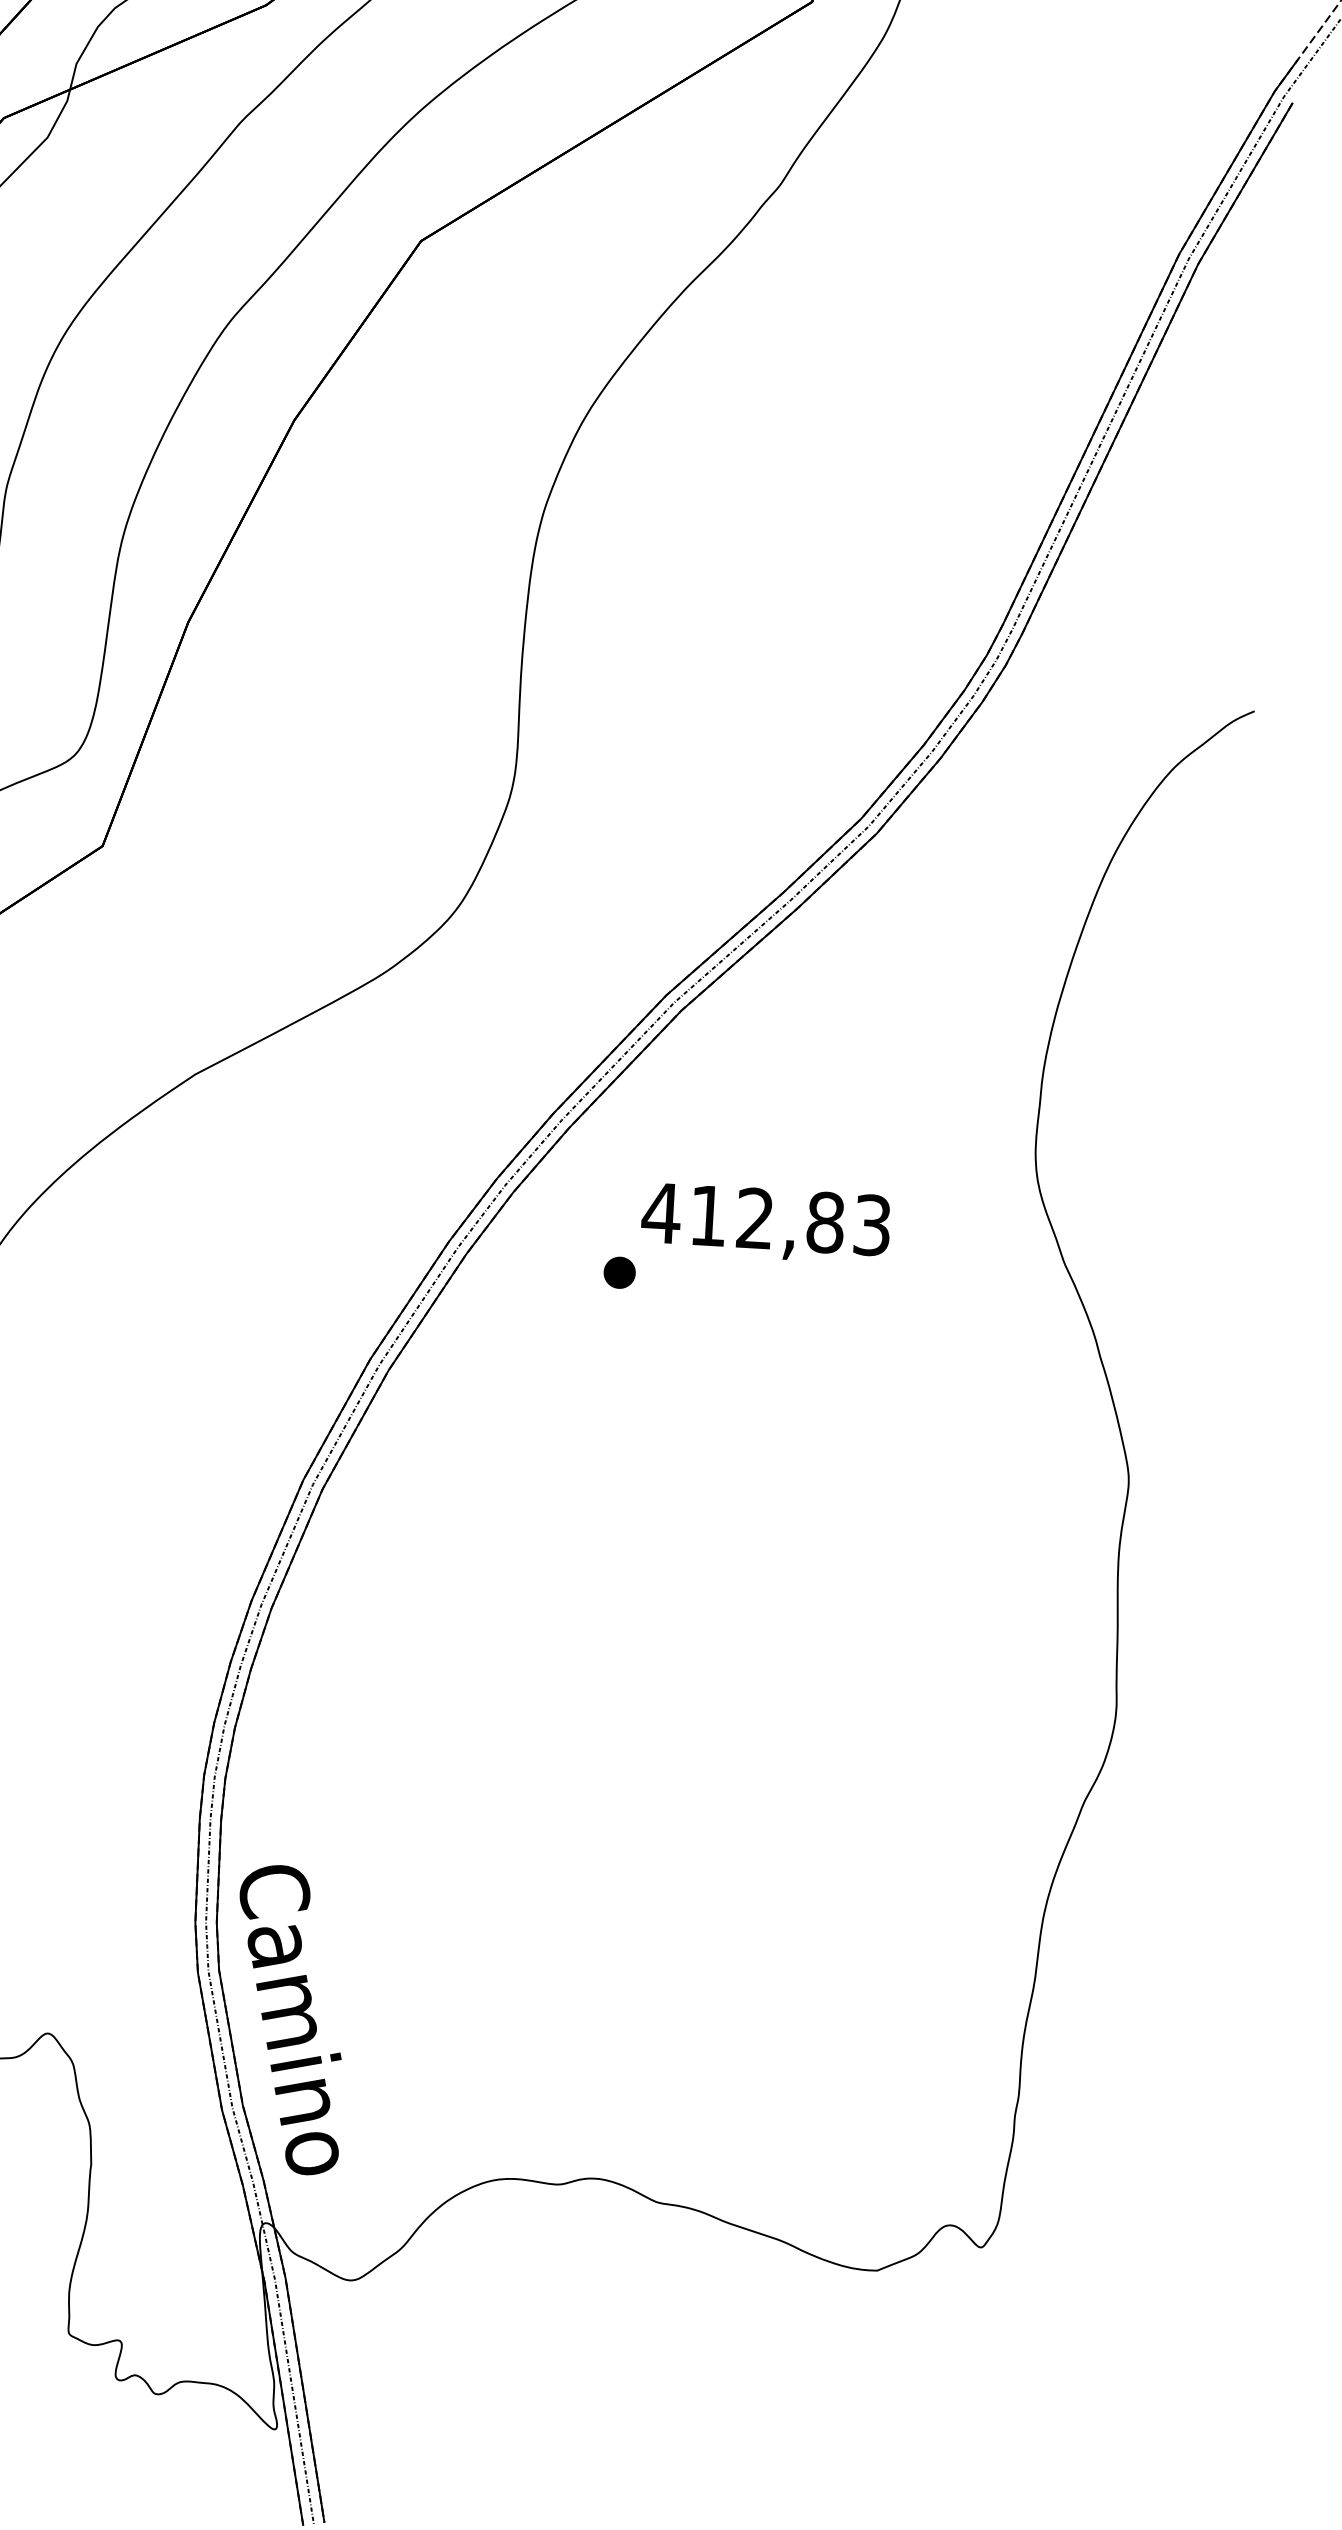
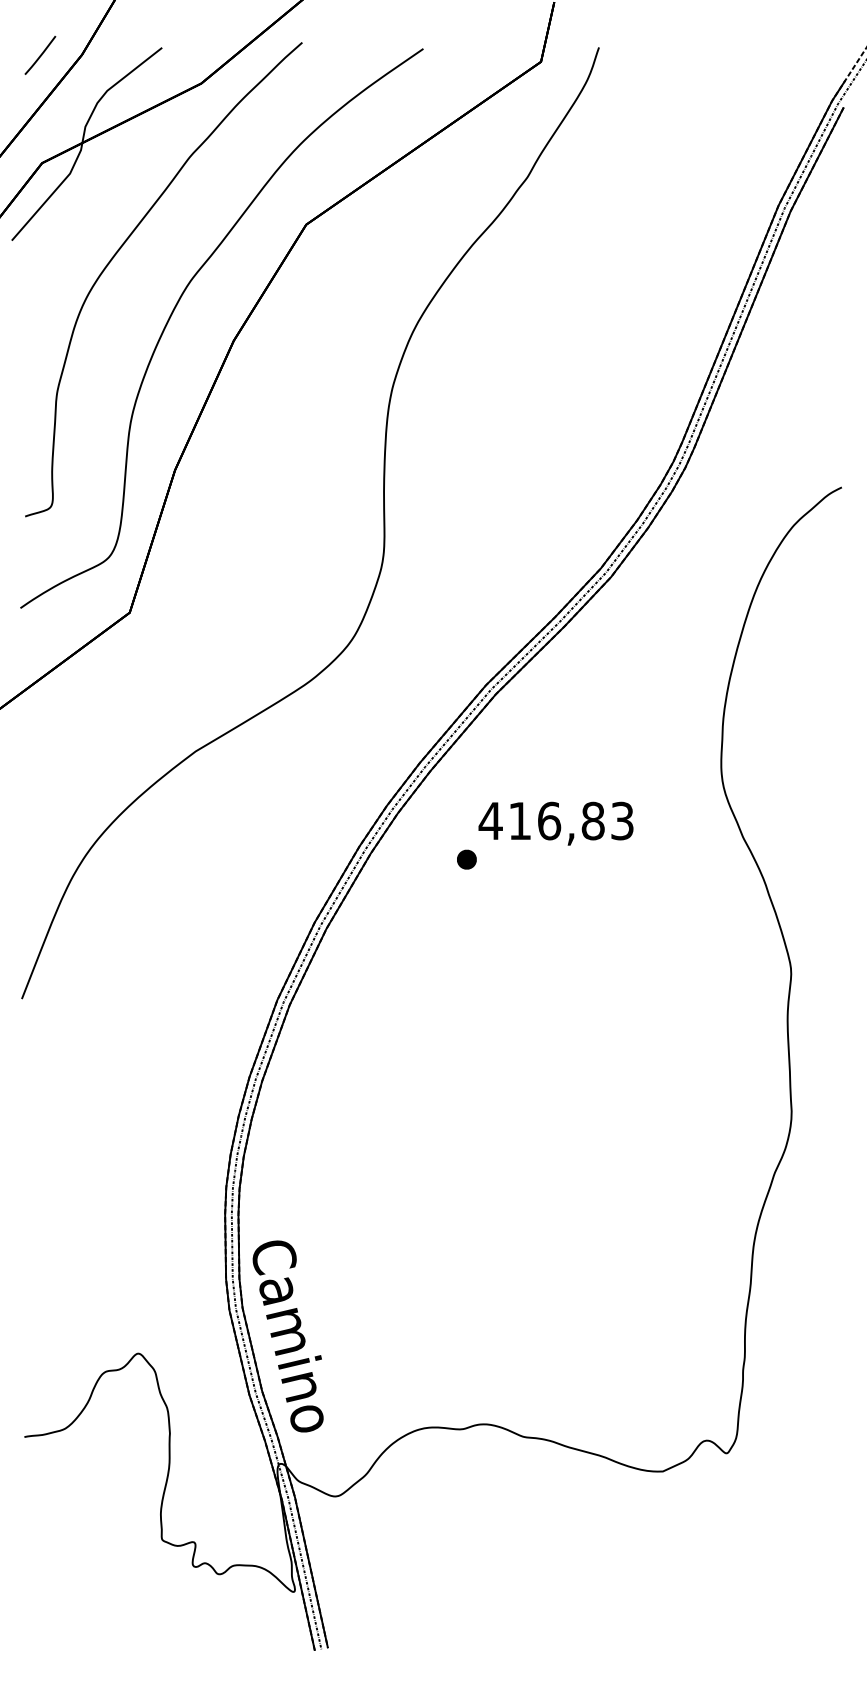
text: (755, 1217) -> (549, 820), 412,83 -> 416,83

